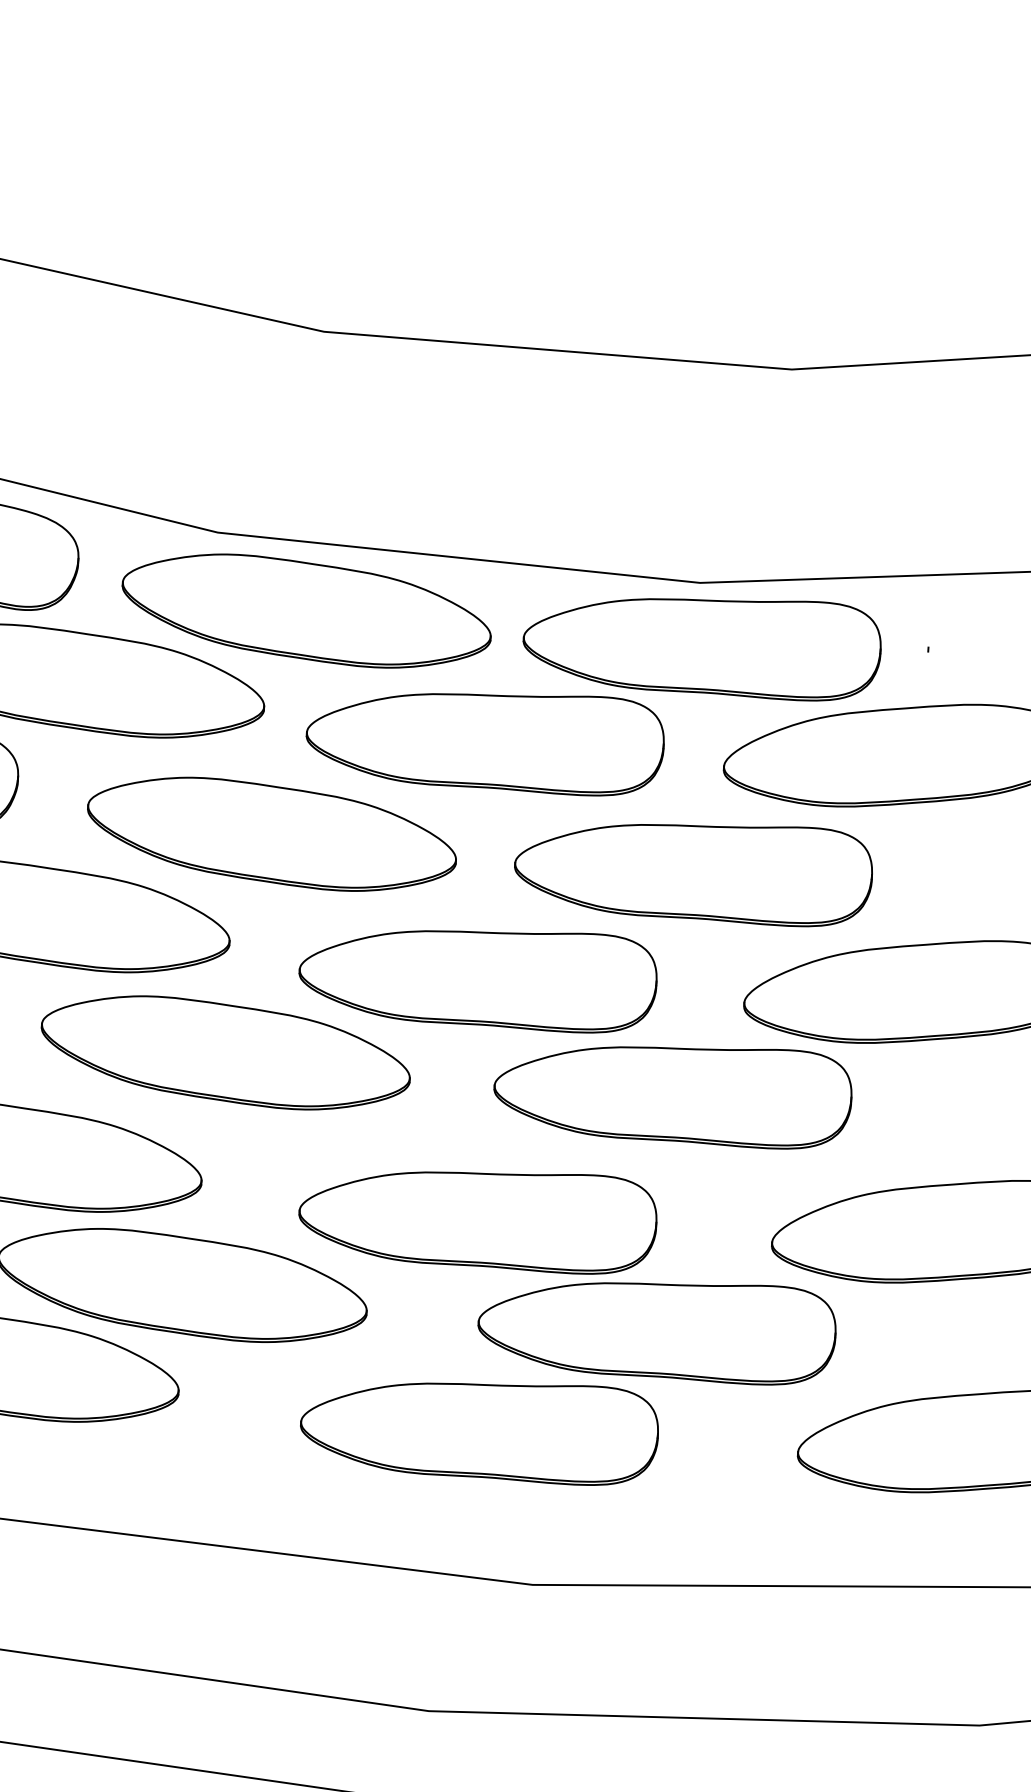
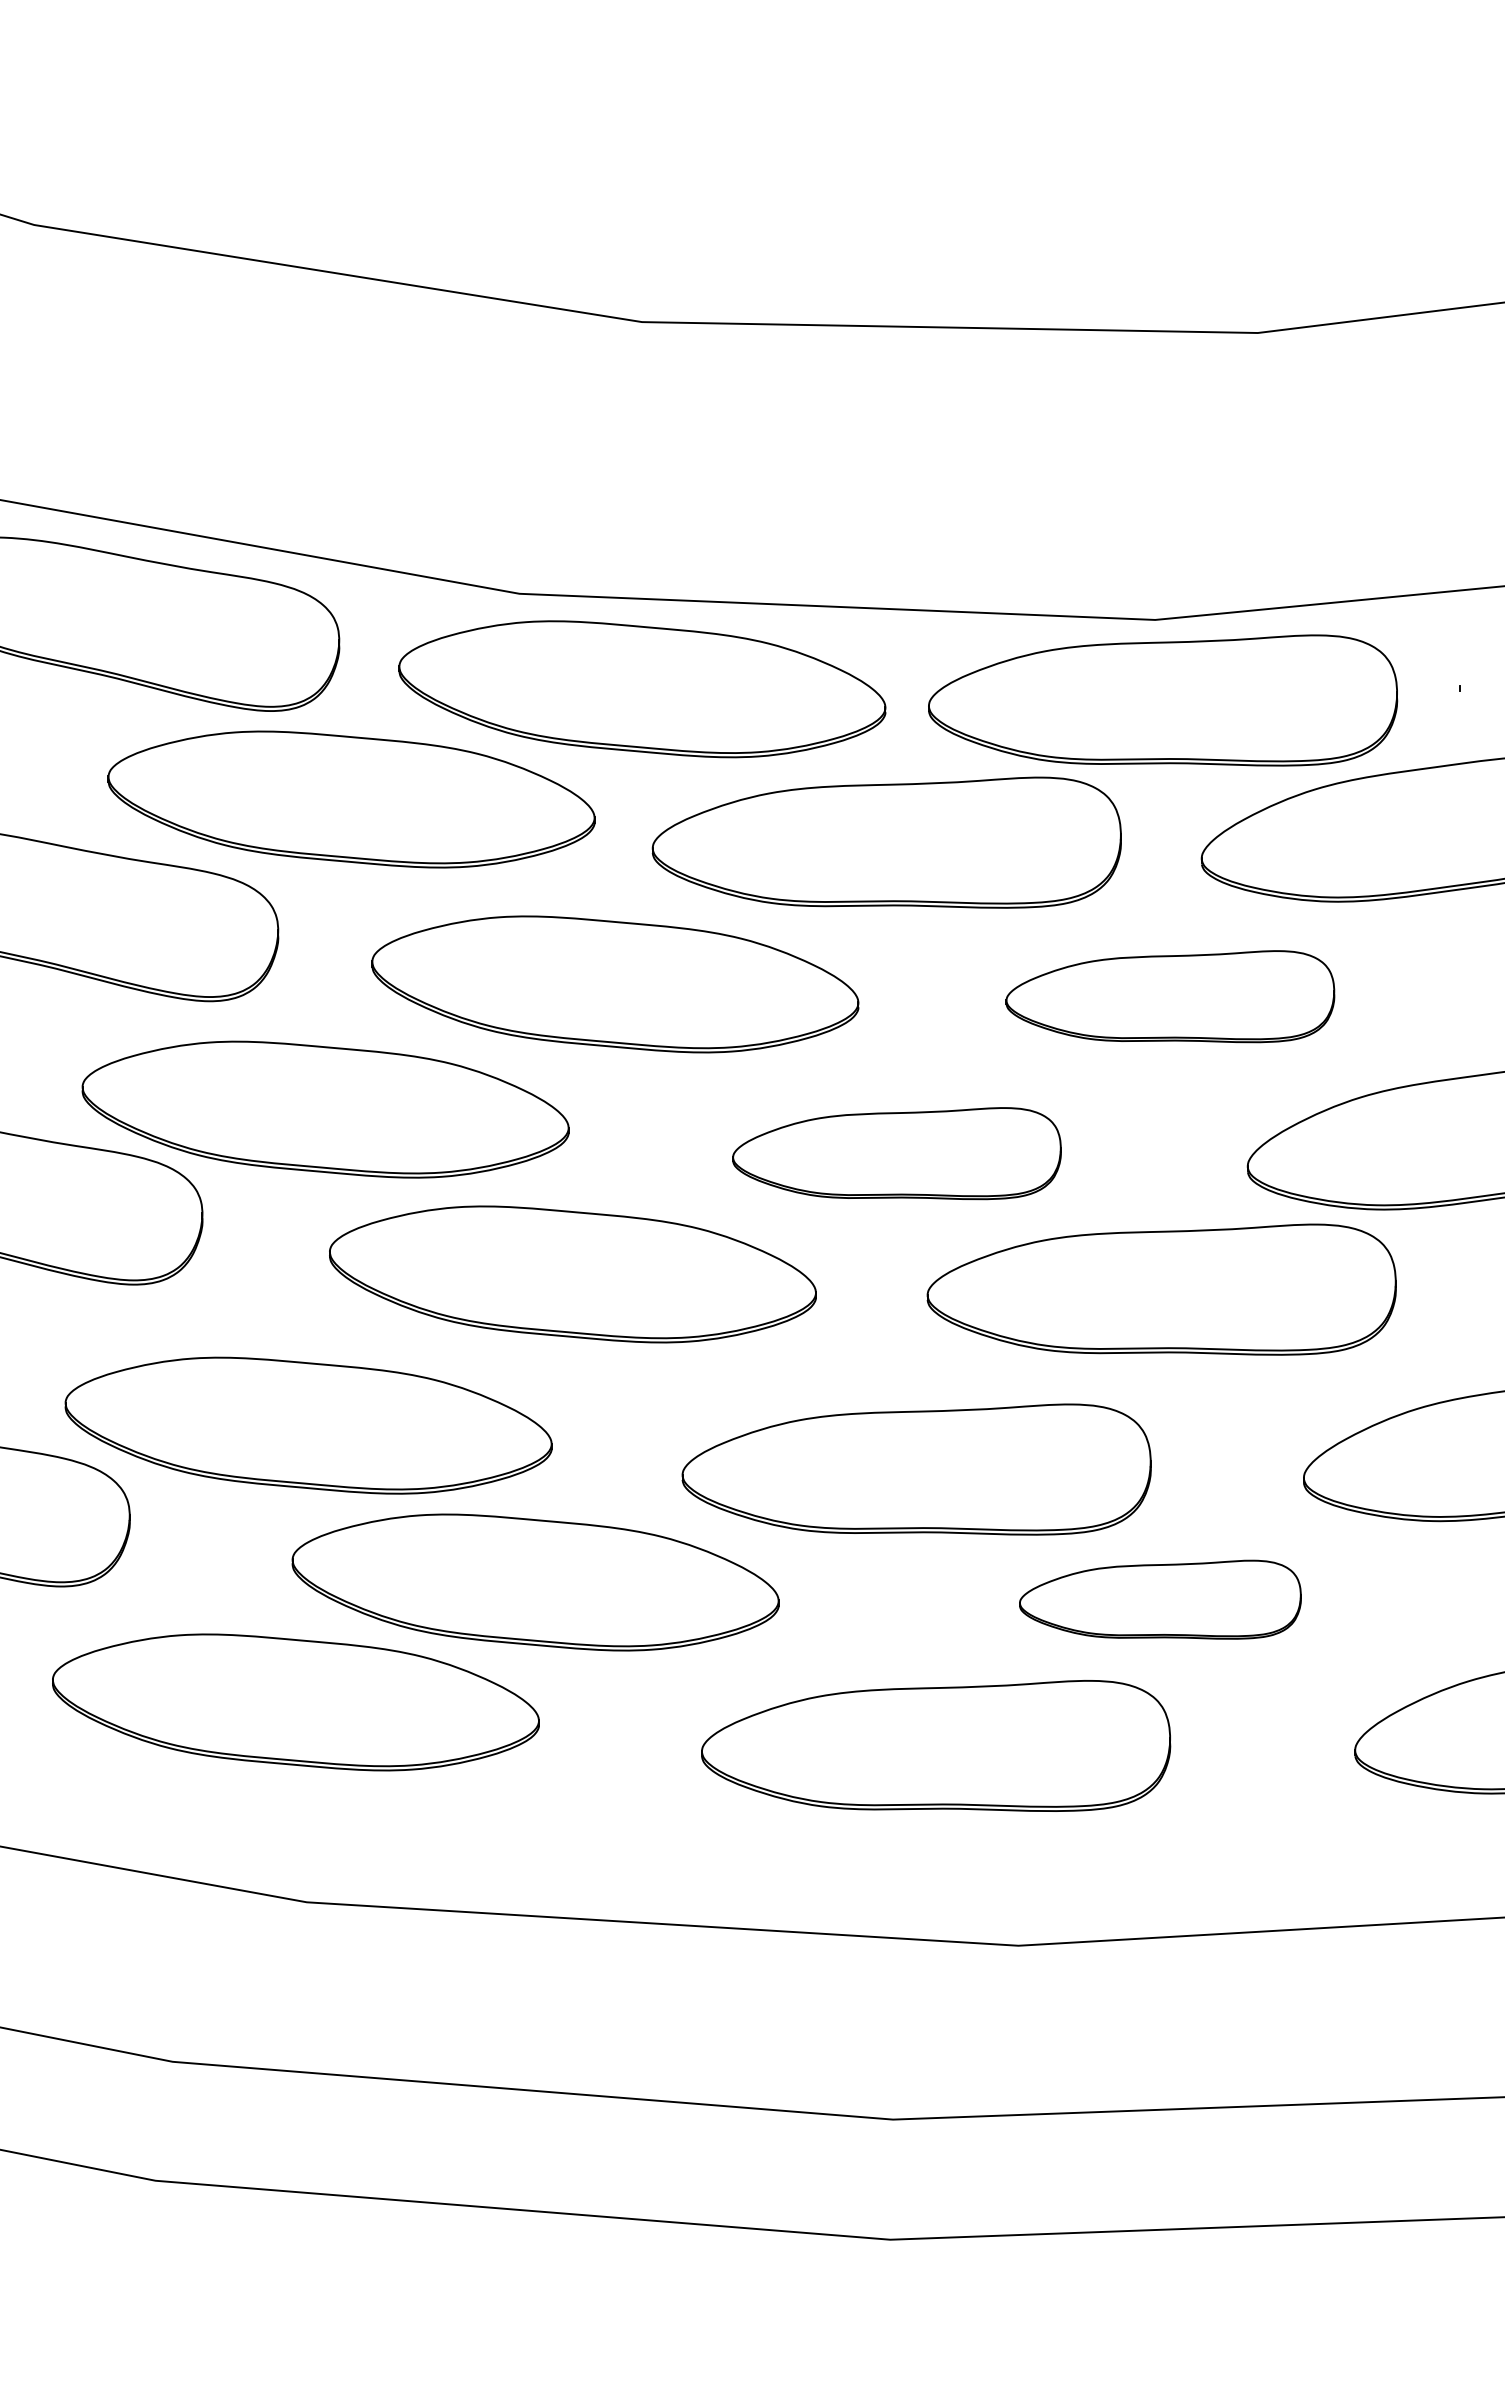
part: (693, 870) -> (1170, 996), size x0.7
part: (477, 976) -> (896, 1153), size x0.7
part: (657, 1328) -> (1160, 1599), size x0.6

